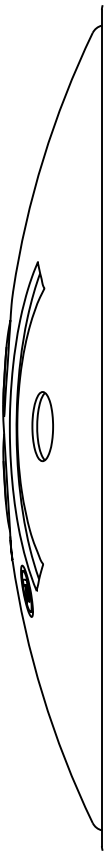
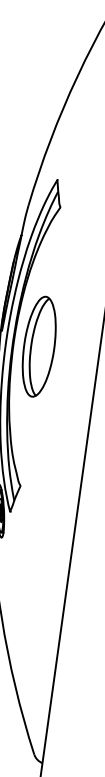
part: (42, 426) -> (39, 346), size x1.43

